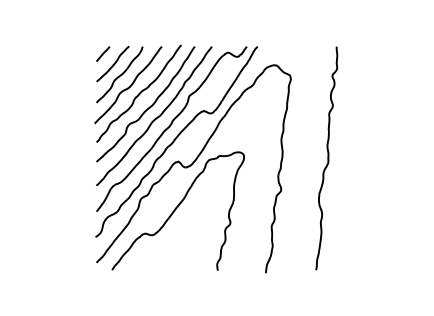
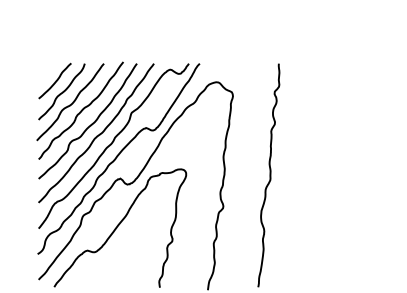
line: (103, 53) -> (45, 70), removed

